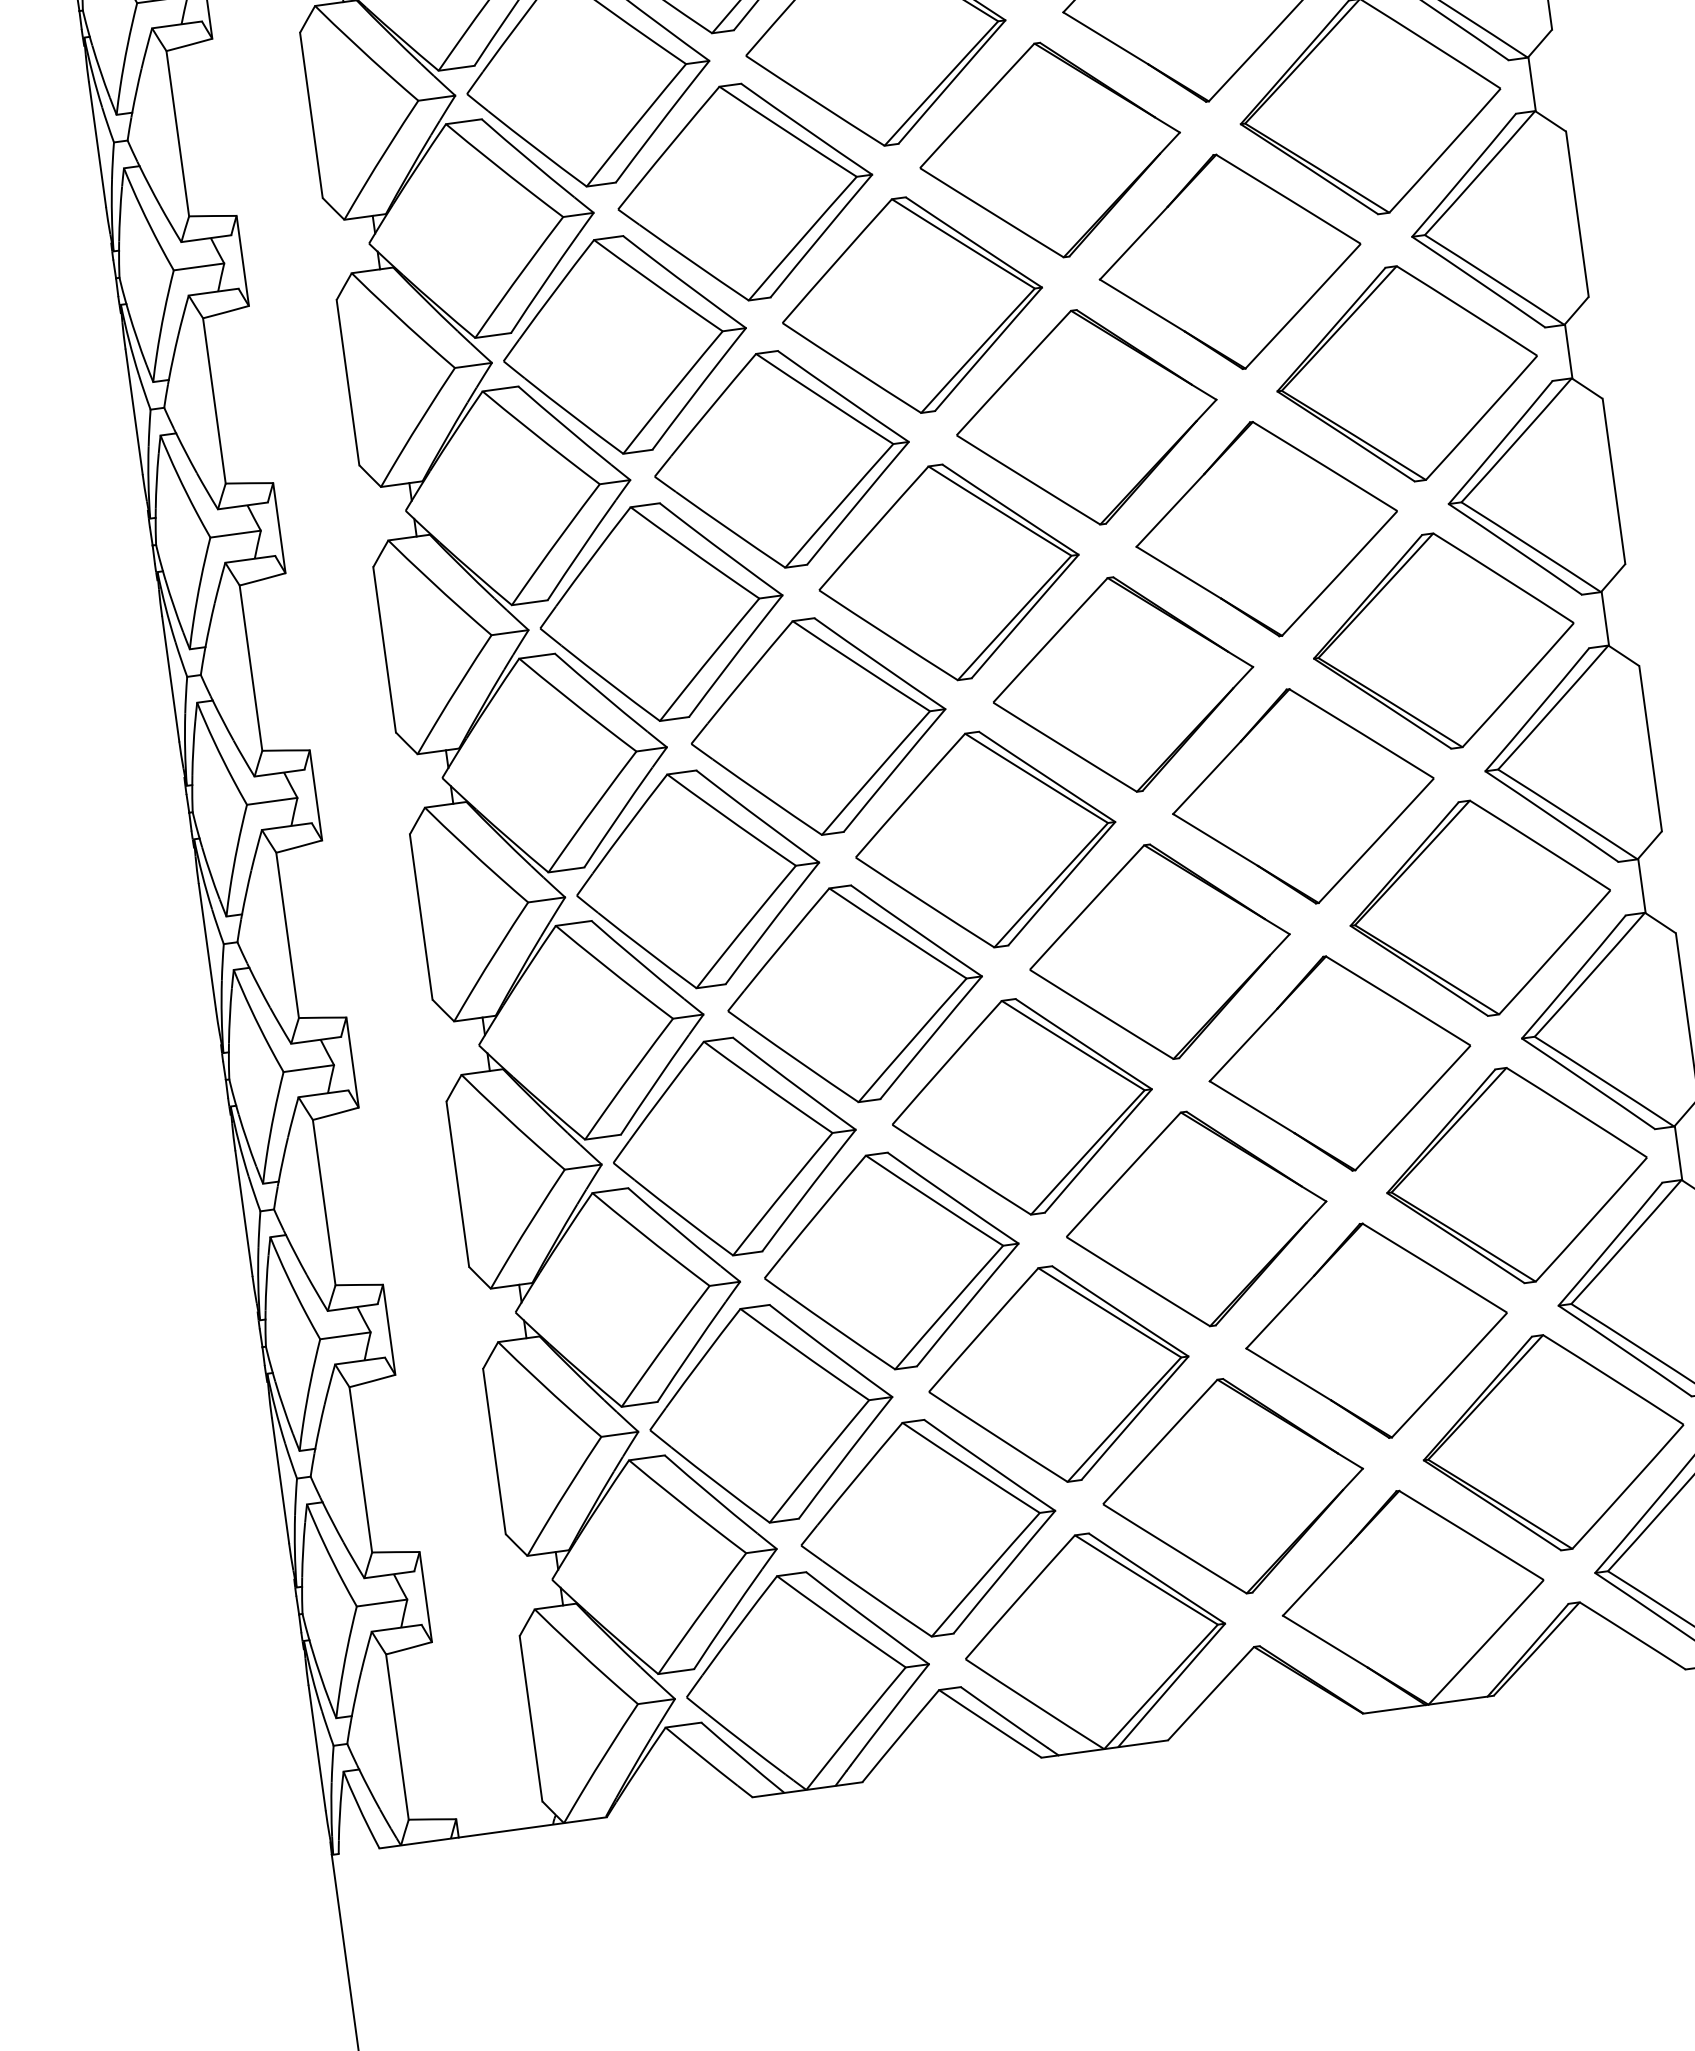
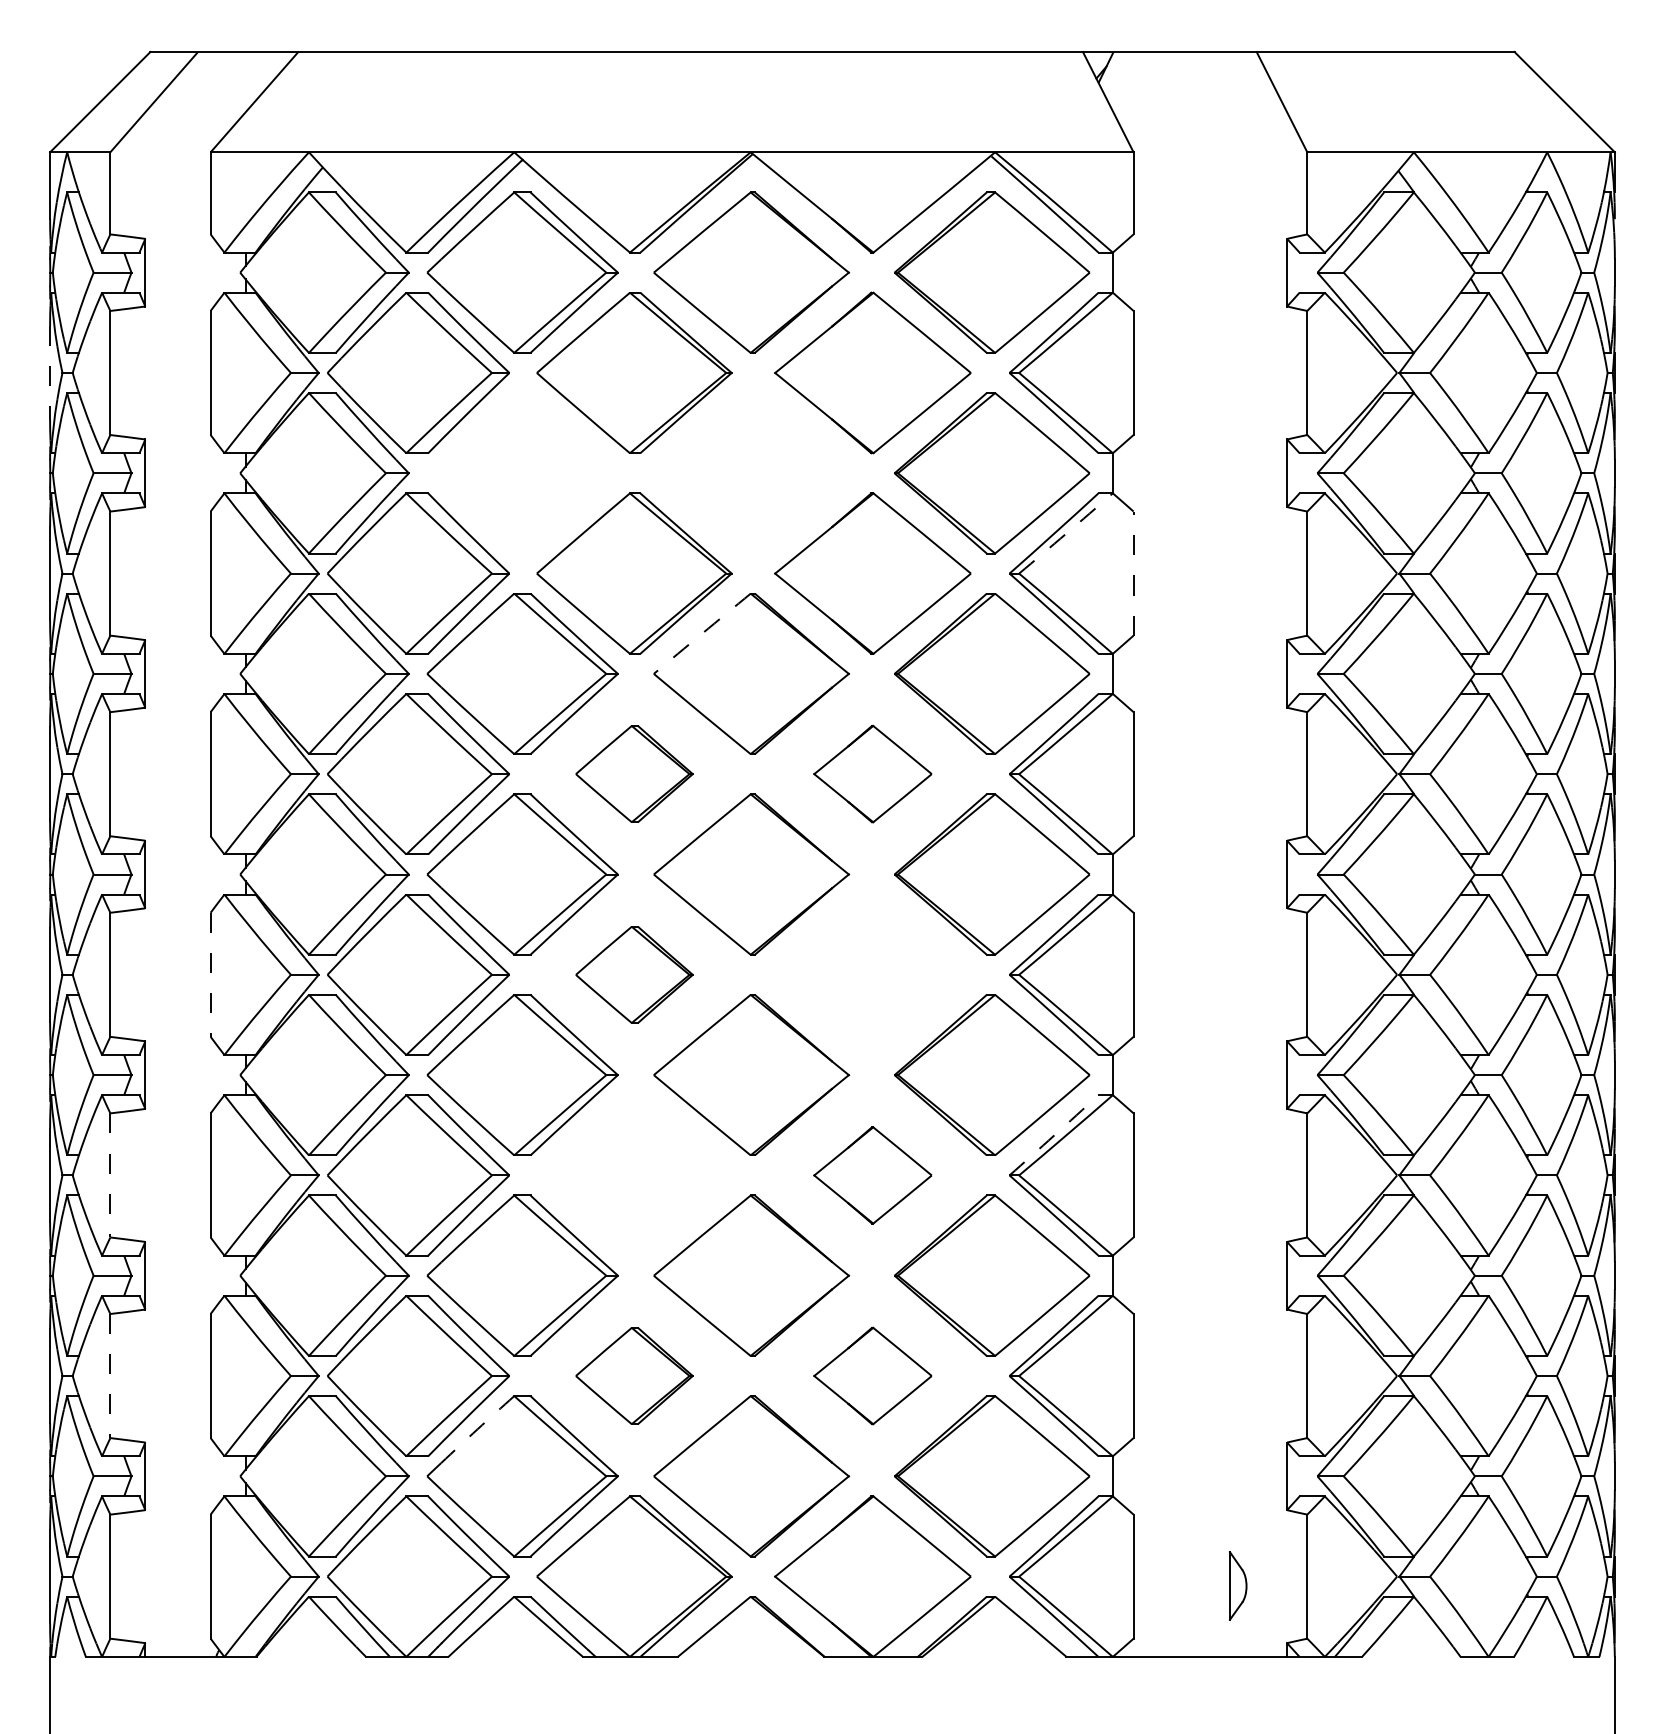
line: (98, 145) -> (50, 373), solid -> dashed
part: (1050, 150) -> (751, 473), removed
arc: (1480, 173) -> (1066, 533), solid -> dashed
part: (745, 192) -> (522, 473), removed
line: (1577, 214) -> (1133, 573), solid -> dashed
arc: (1014, 372) -> (702, 633), solid -> dashed
part: (1266, 528) -> (872, 773), size x0.6
part: (949, 571) -> (634, 773), size x0.6
part: (1302, 795) -> (872, 974), removed
part: (985, 839) -> (634, 974), size x0.6
line: (421, 918) -> (210, 975), solid -> dashed
arc: (1574, 977) -> (1054, 1135), solid -> dashed
part: (1339, 1063) -> (872, 1175), size x0.6
part: (1022, 1107) -> (634, 1175), removed
line: (324, 1202) -> (110, 1175), solid -> dashed
part: (1375, 1330) -> (872, 1375), size x0.6
part: (1058, 1373) -> (634, 1375), size x0.6
line: (361, 1470) -> (110, 1376), solid -> dashed
arc: (859, 1474) -> (477, 1429), solid -> dashed

